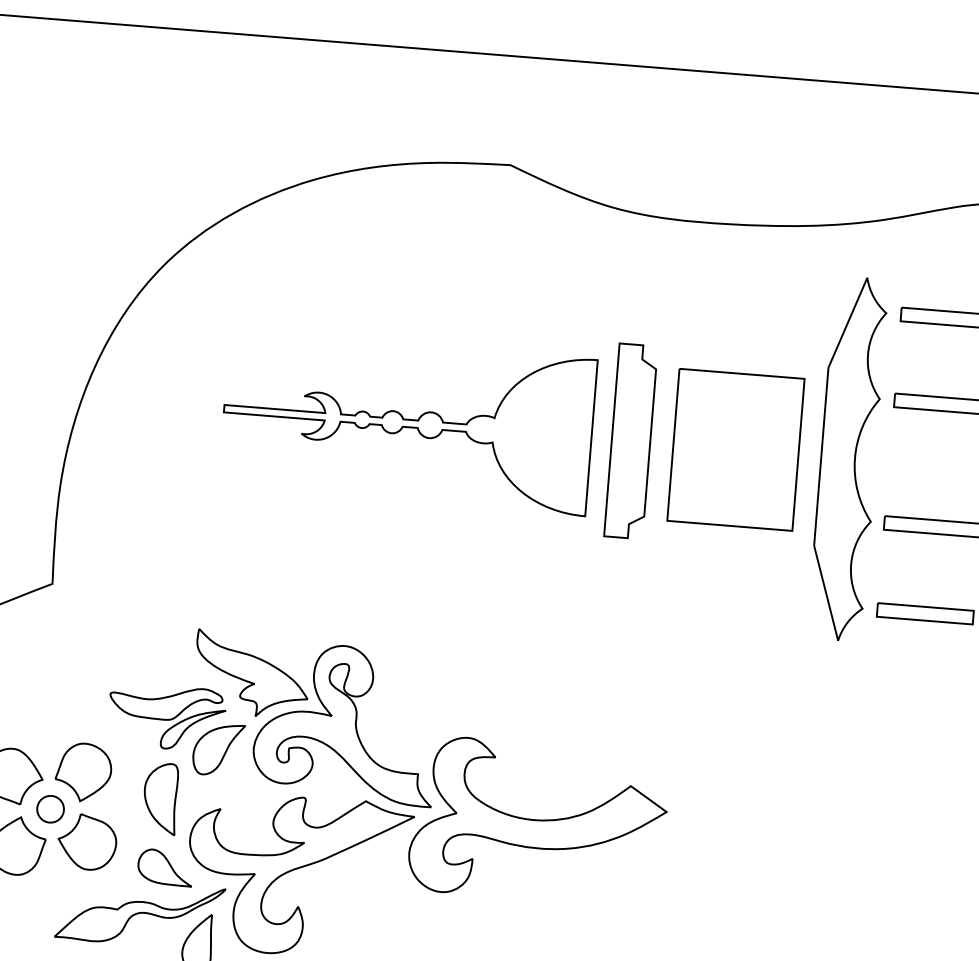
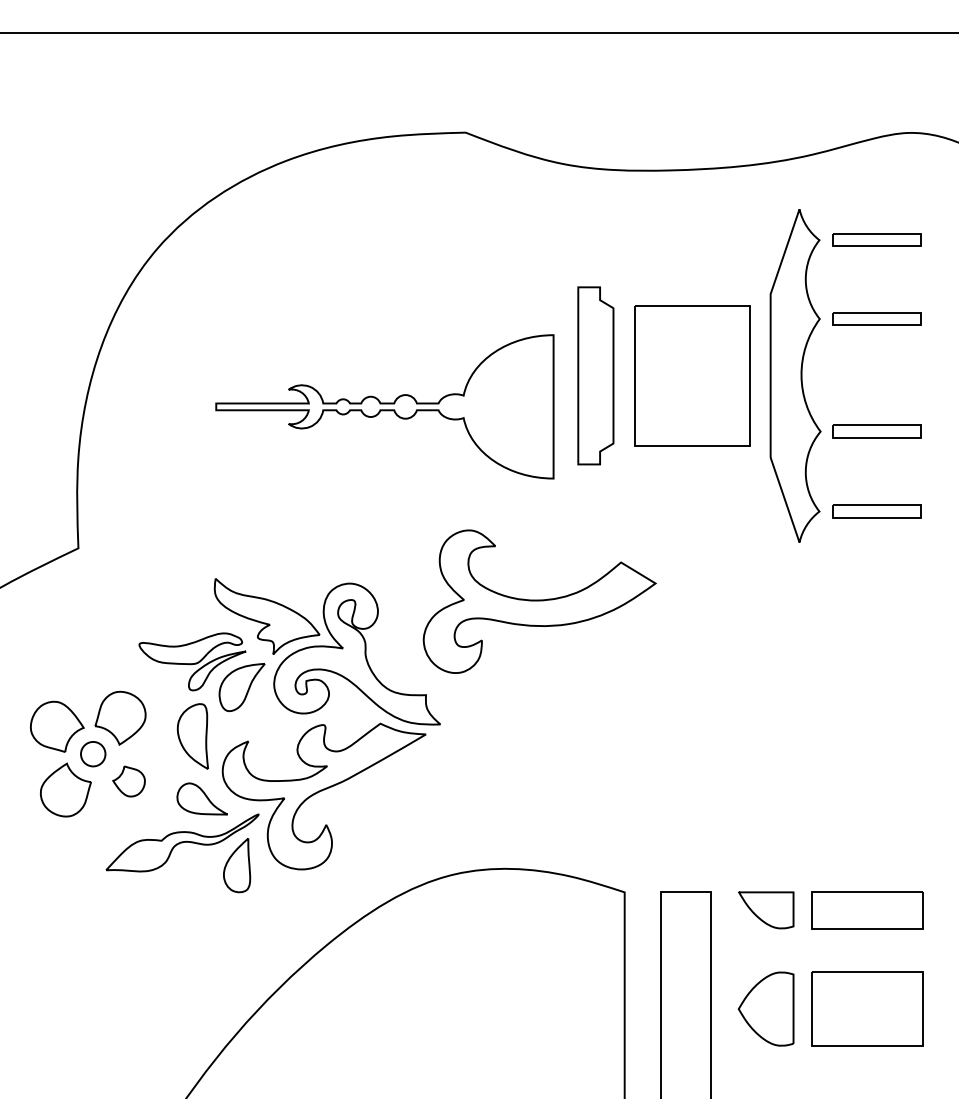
part: (407, 423) -> (384, 406), moved
part: (538, 821) -> (539, 601), moved
part: (86, 842) -> (128, 781), size x0.6

